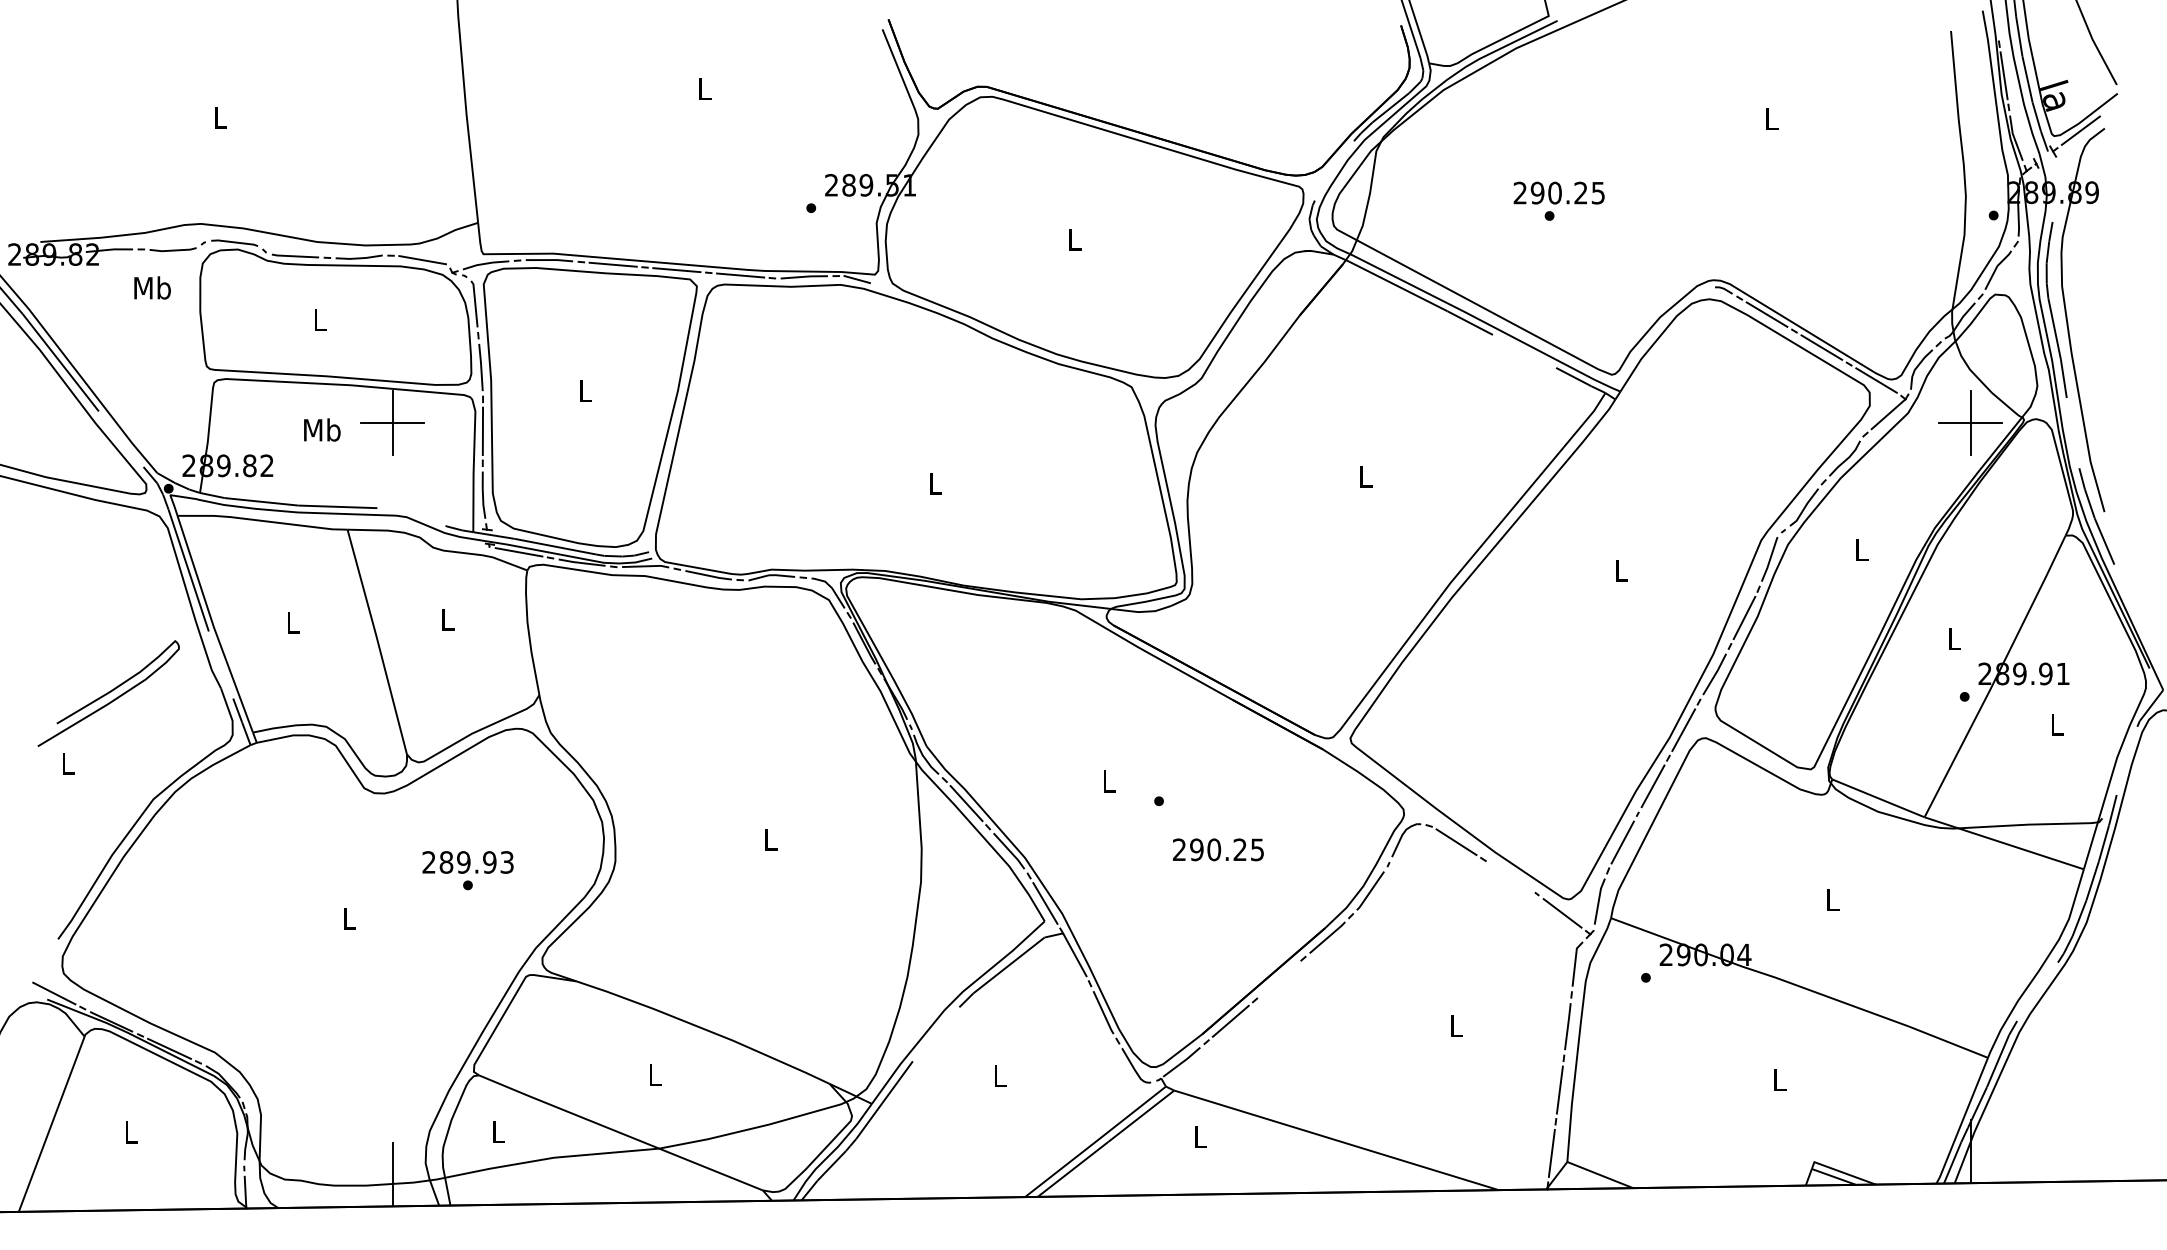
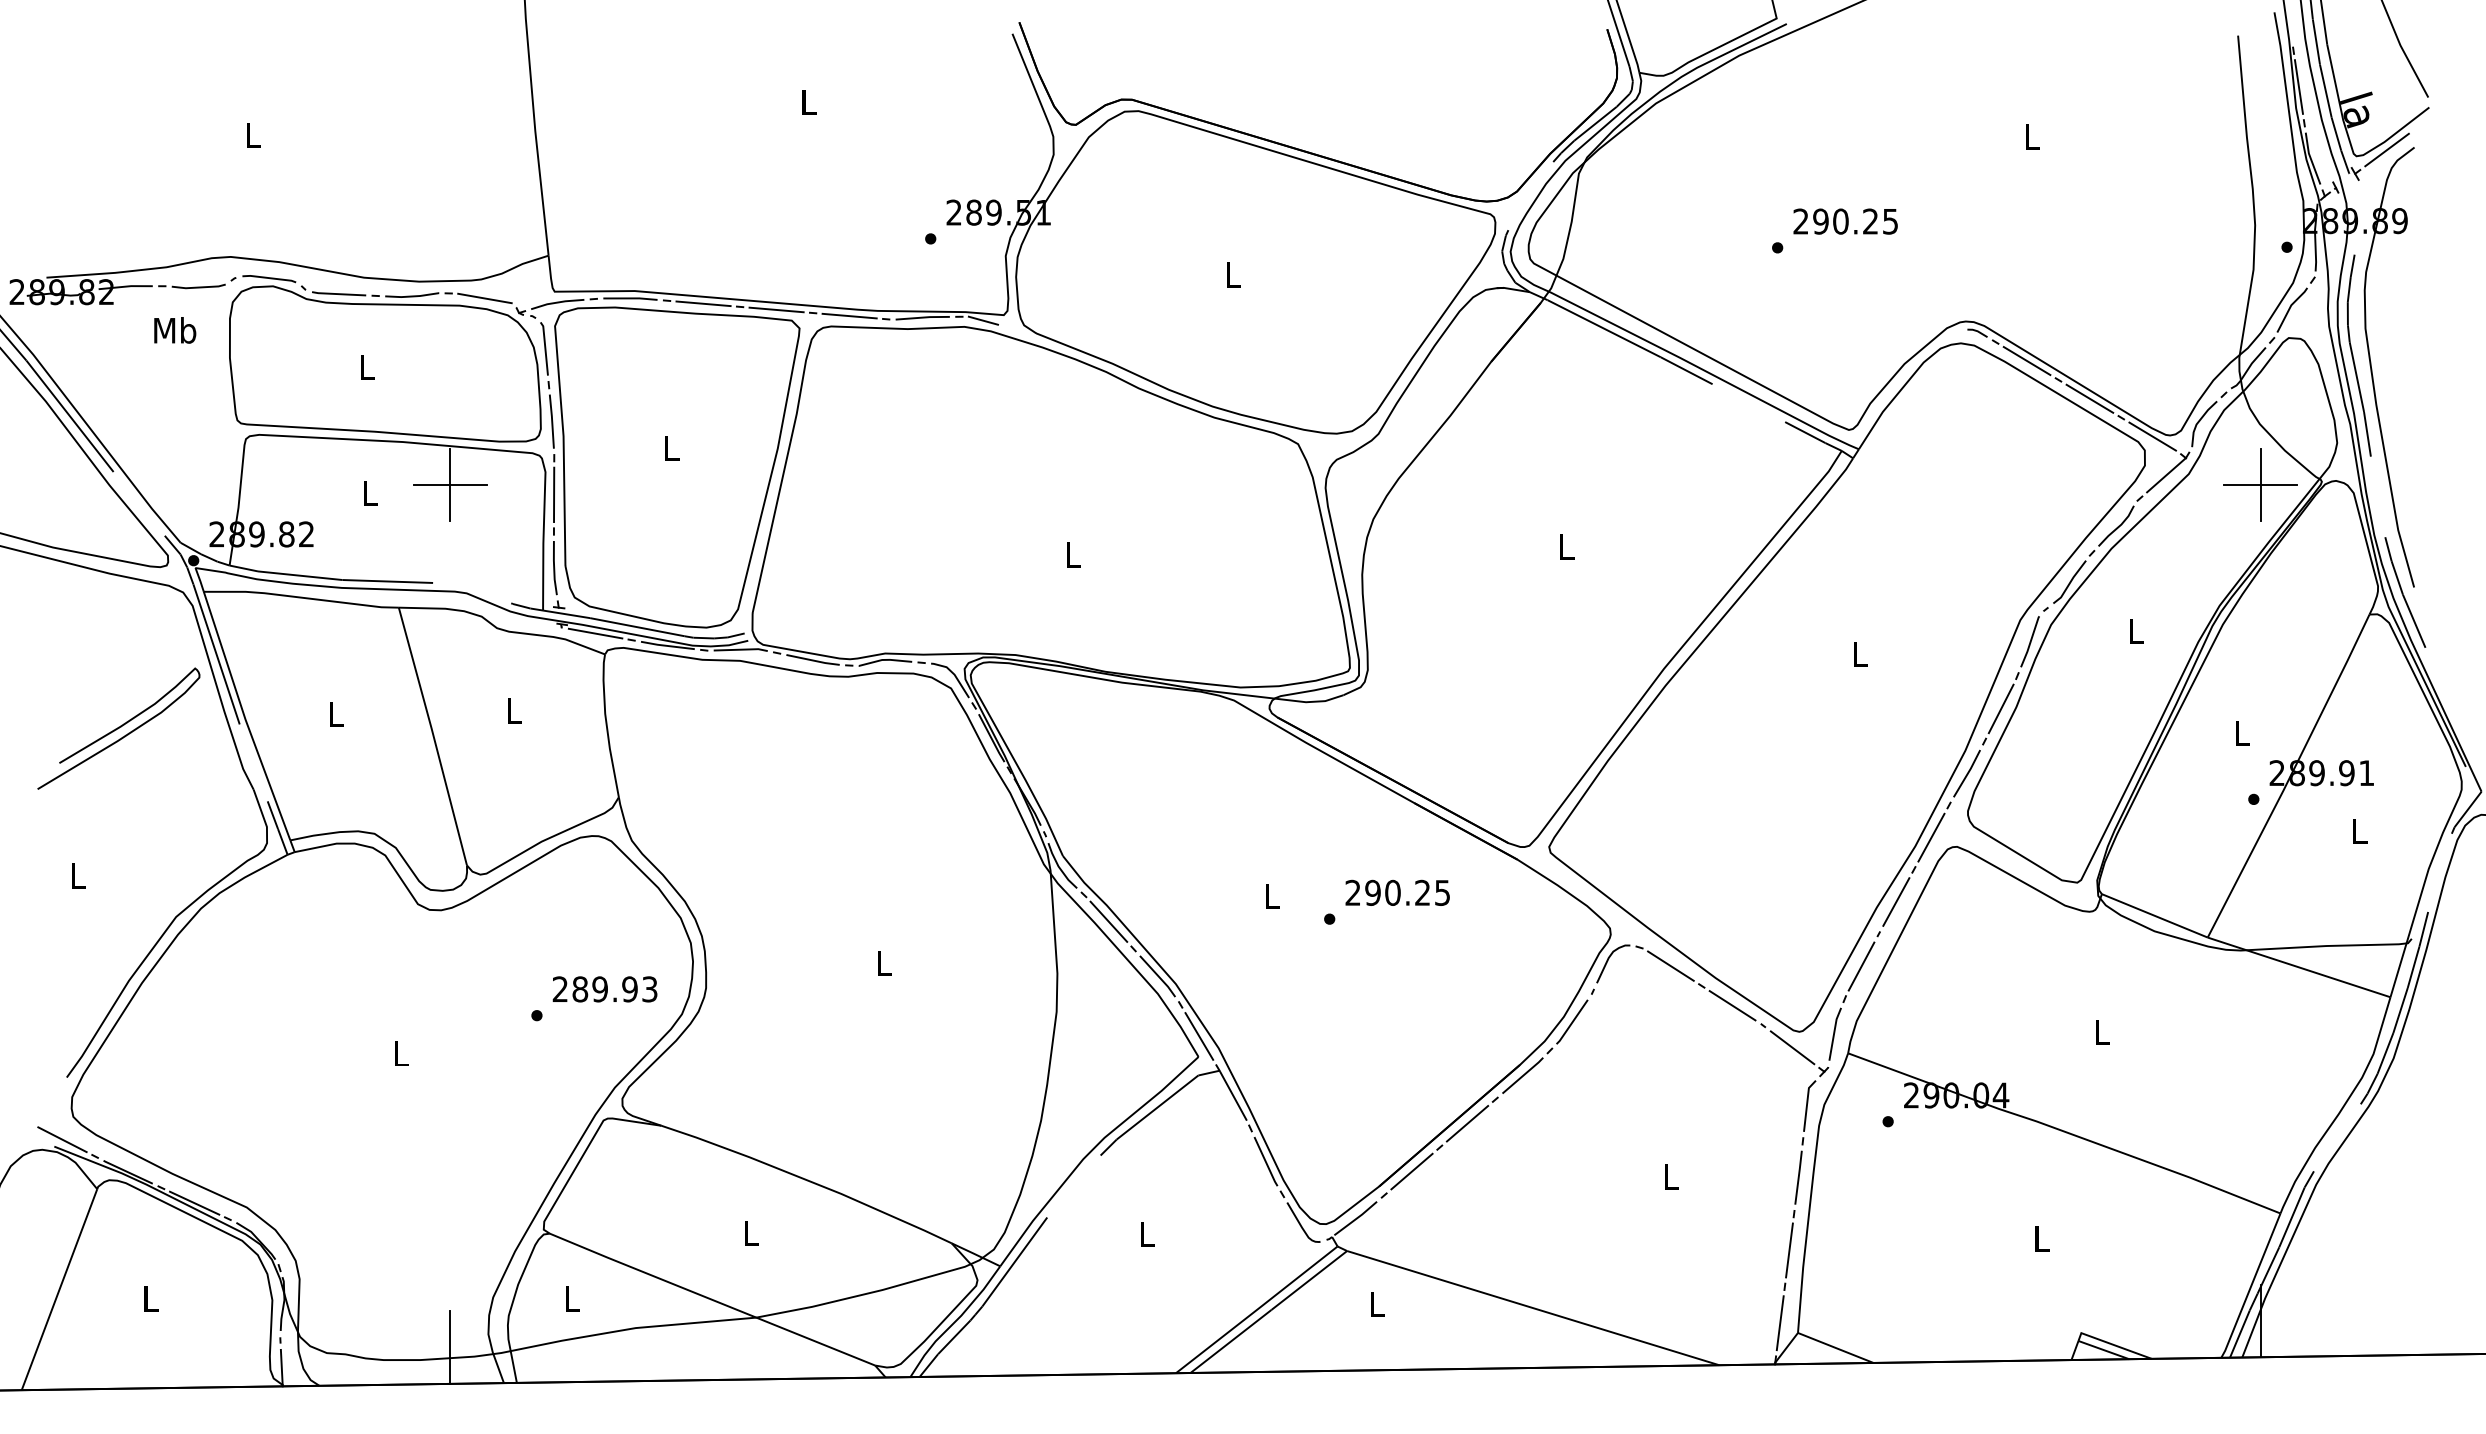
text: (1559, 193) -> (1845, 221), moved
text: (321, 430) -> (369, 493), Mb -> L
curve: (108, 693) -> (118, 728), moved
text: (1218, 849) -> (1397, 892), moved
text: (467, 862) -> (604, 989), moved
line: (1510, 876) -> (1732, 1005), added
line: (1279, 979) -> (1467, 1123), added

